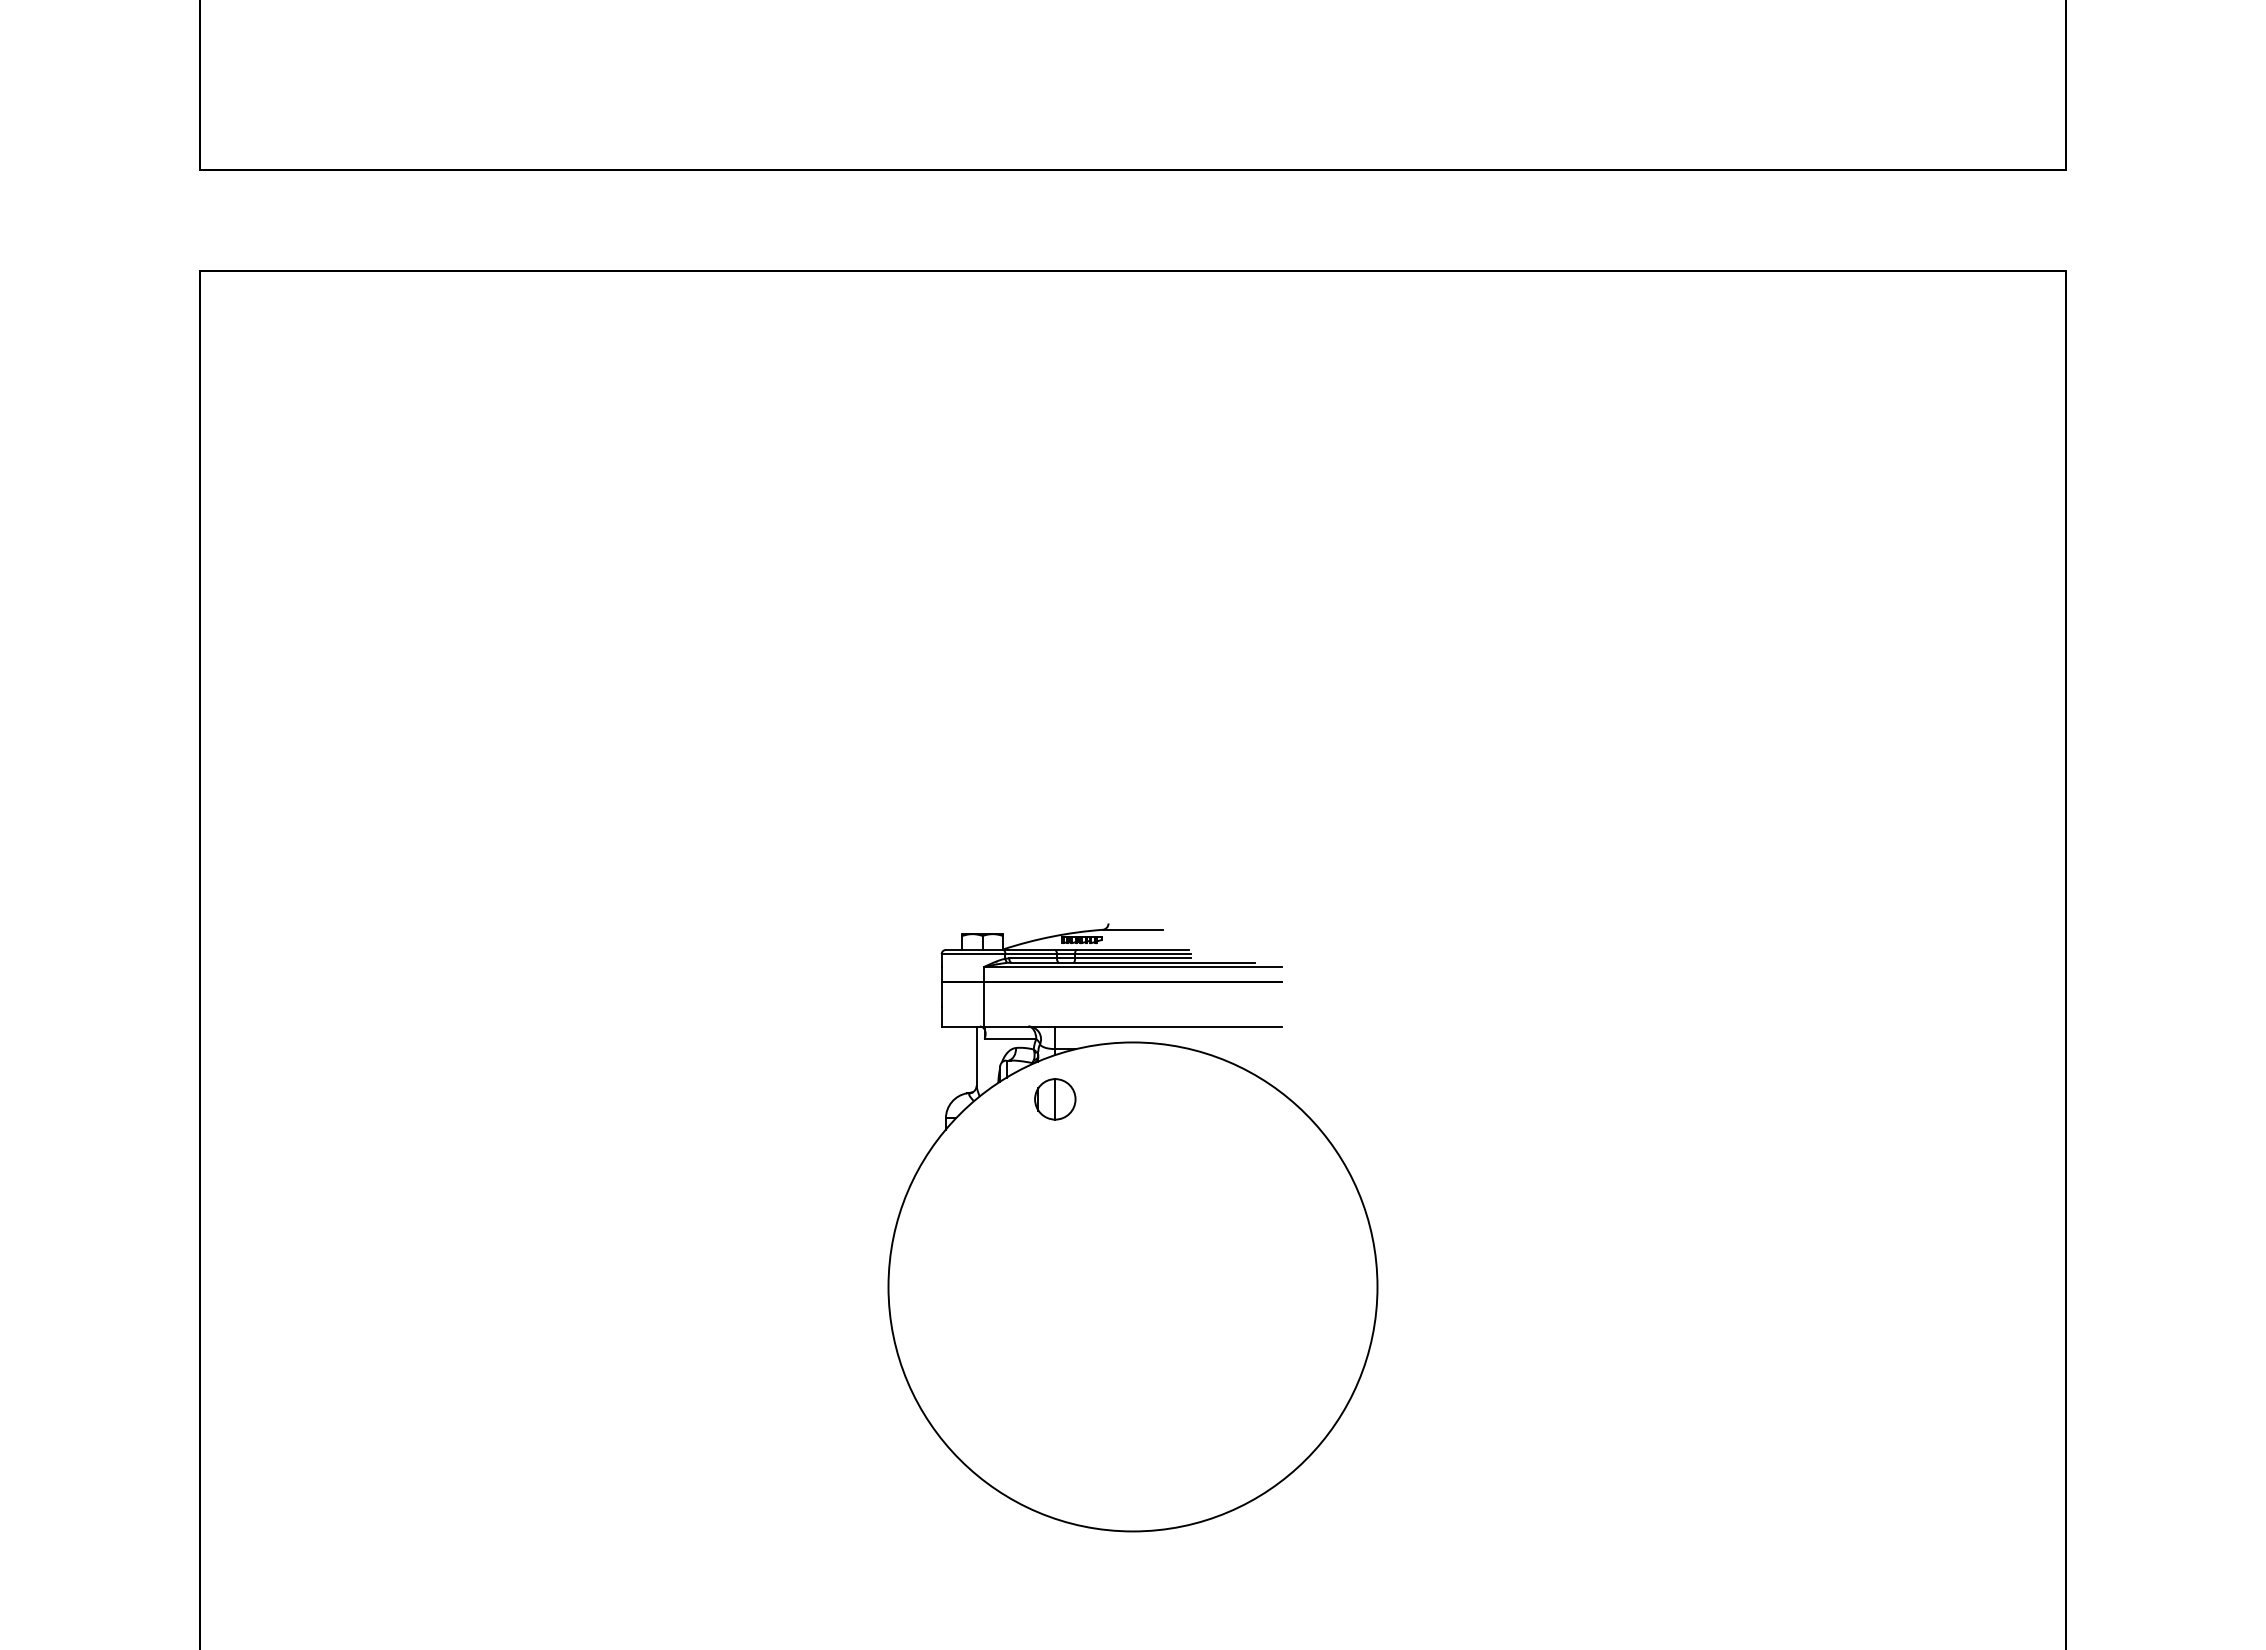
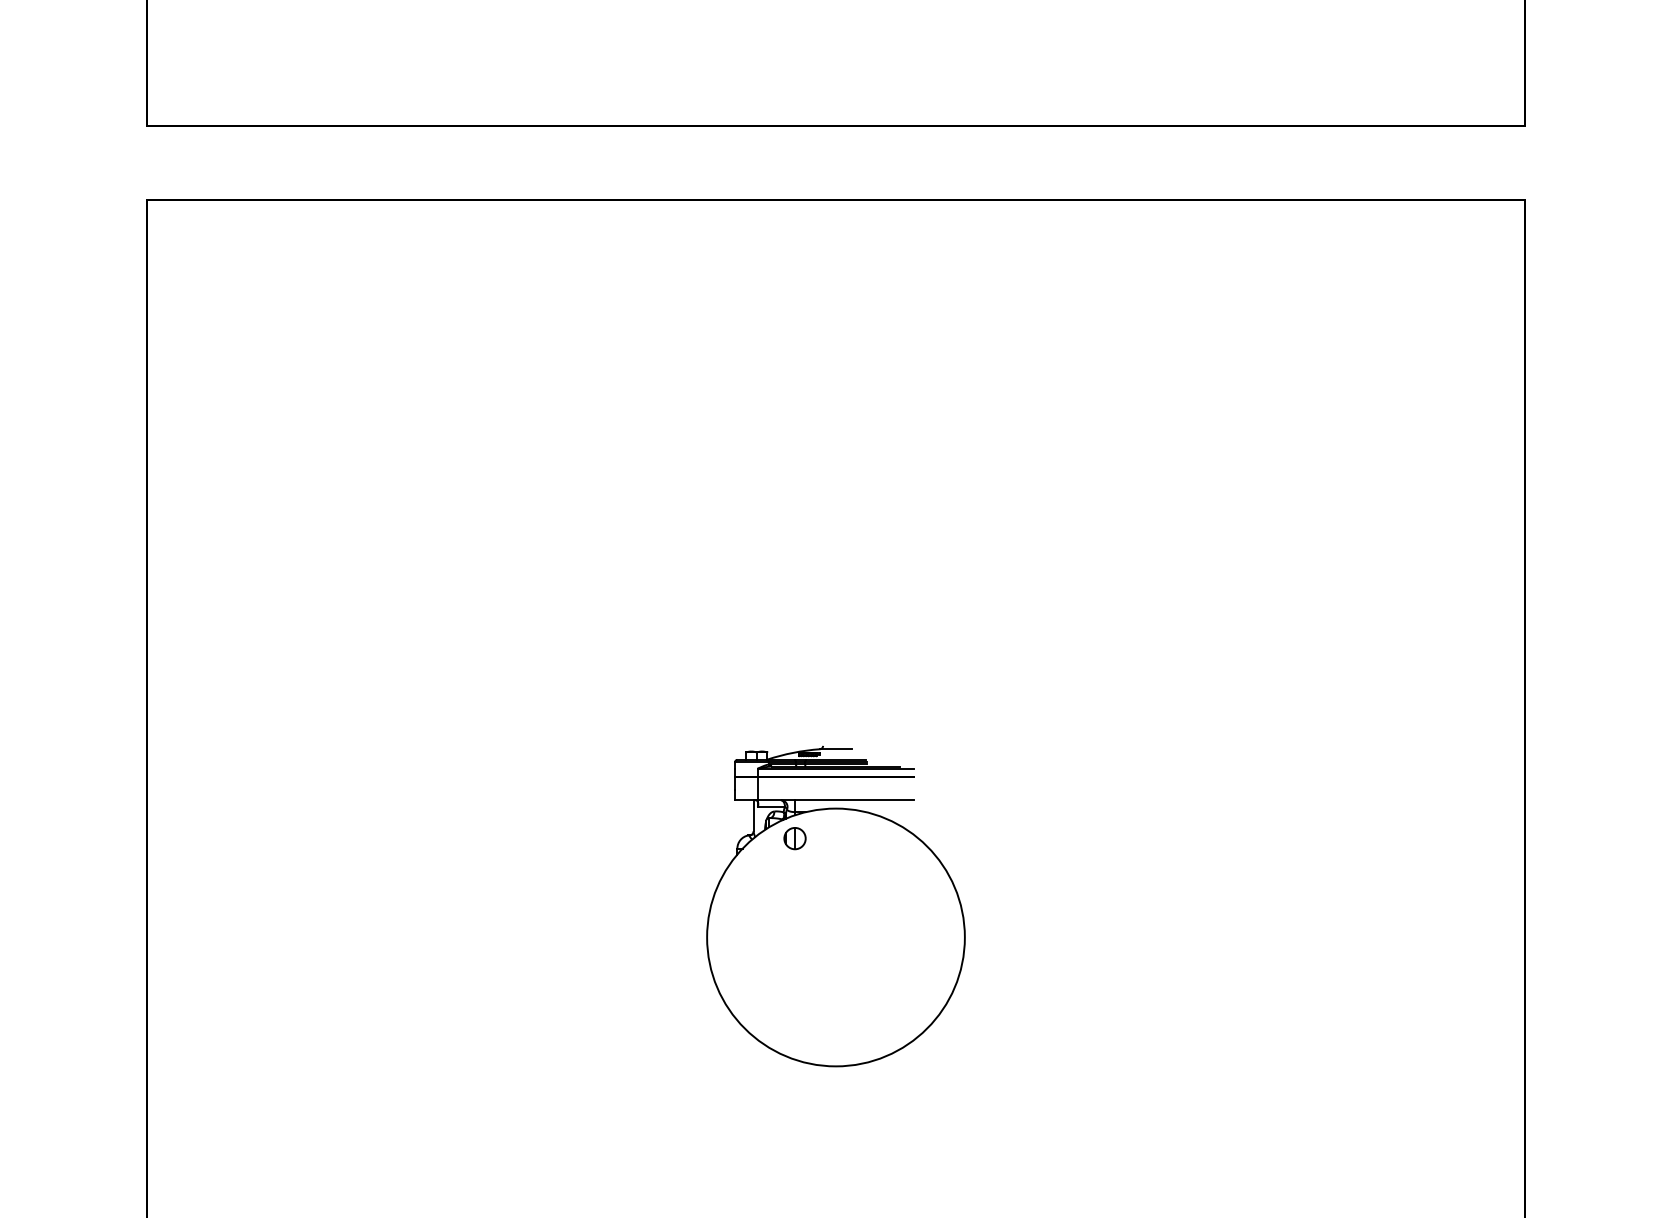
part: (1132, 1227) -> (835, 906), size x0.71

